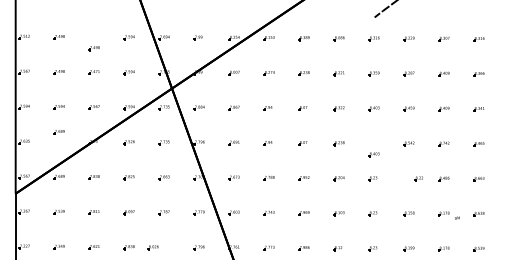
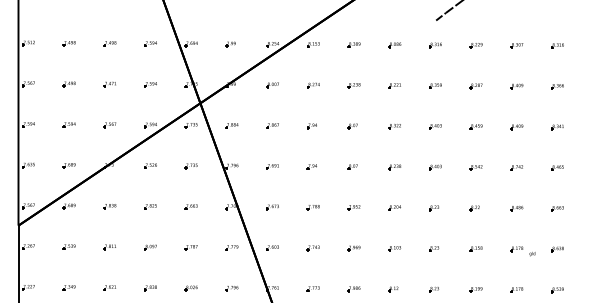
part: (93, 48) -> (109, 43), moved
part: (58, 132) -> (68, 166), moved
part: (373, 154) -> (434, 167), moved
part: (418, 178) -> (474, 207), moved
part: (152, 247) -> (190, 288), moved

